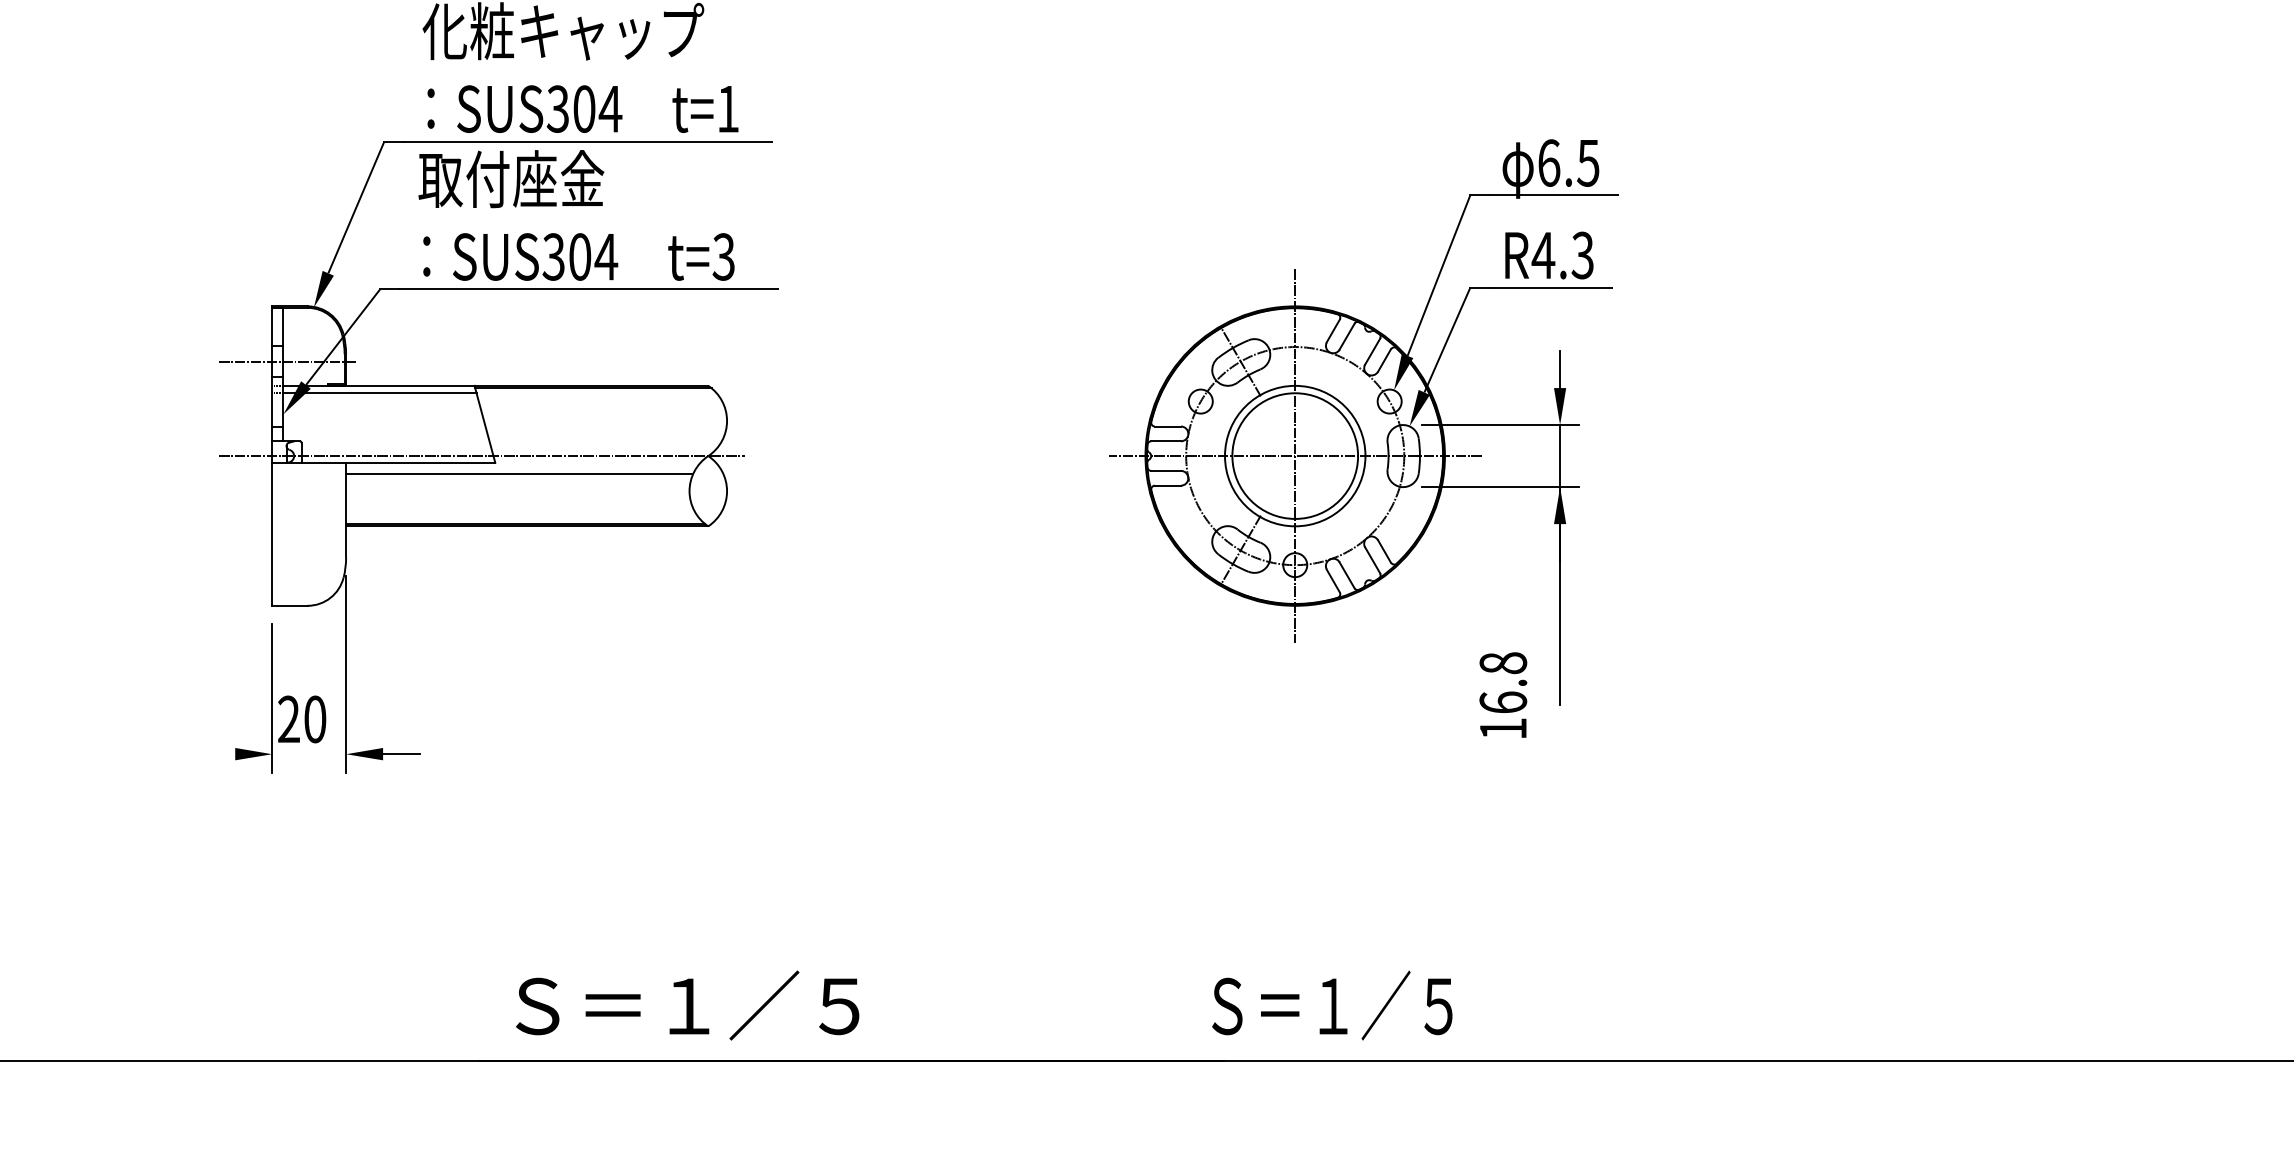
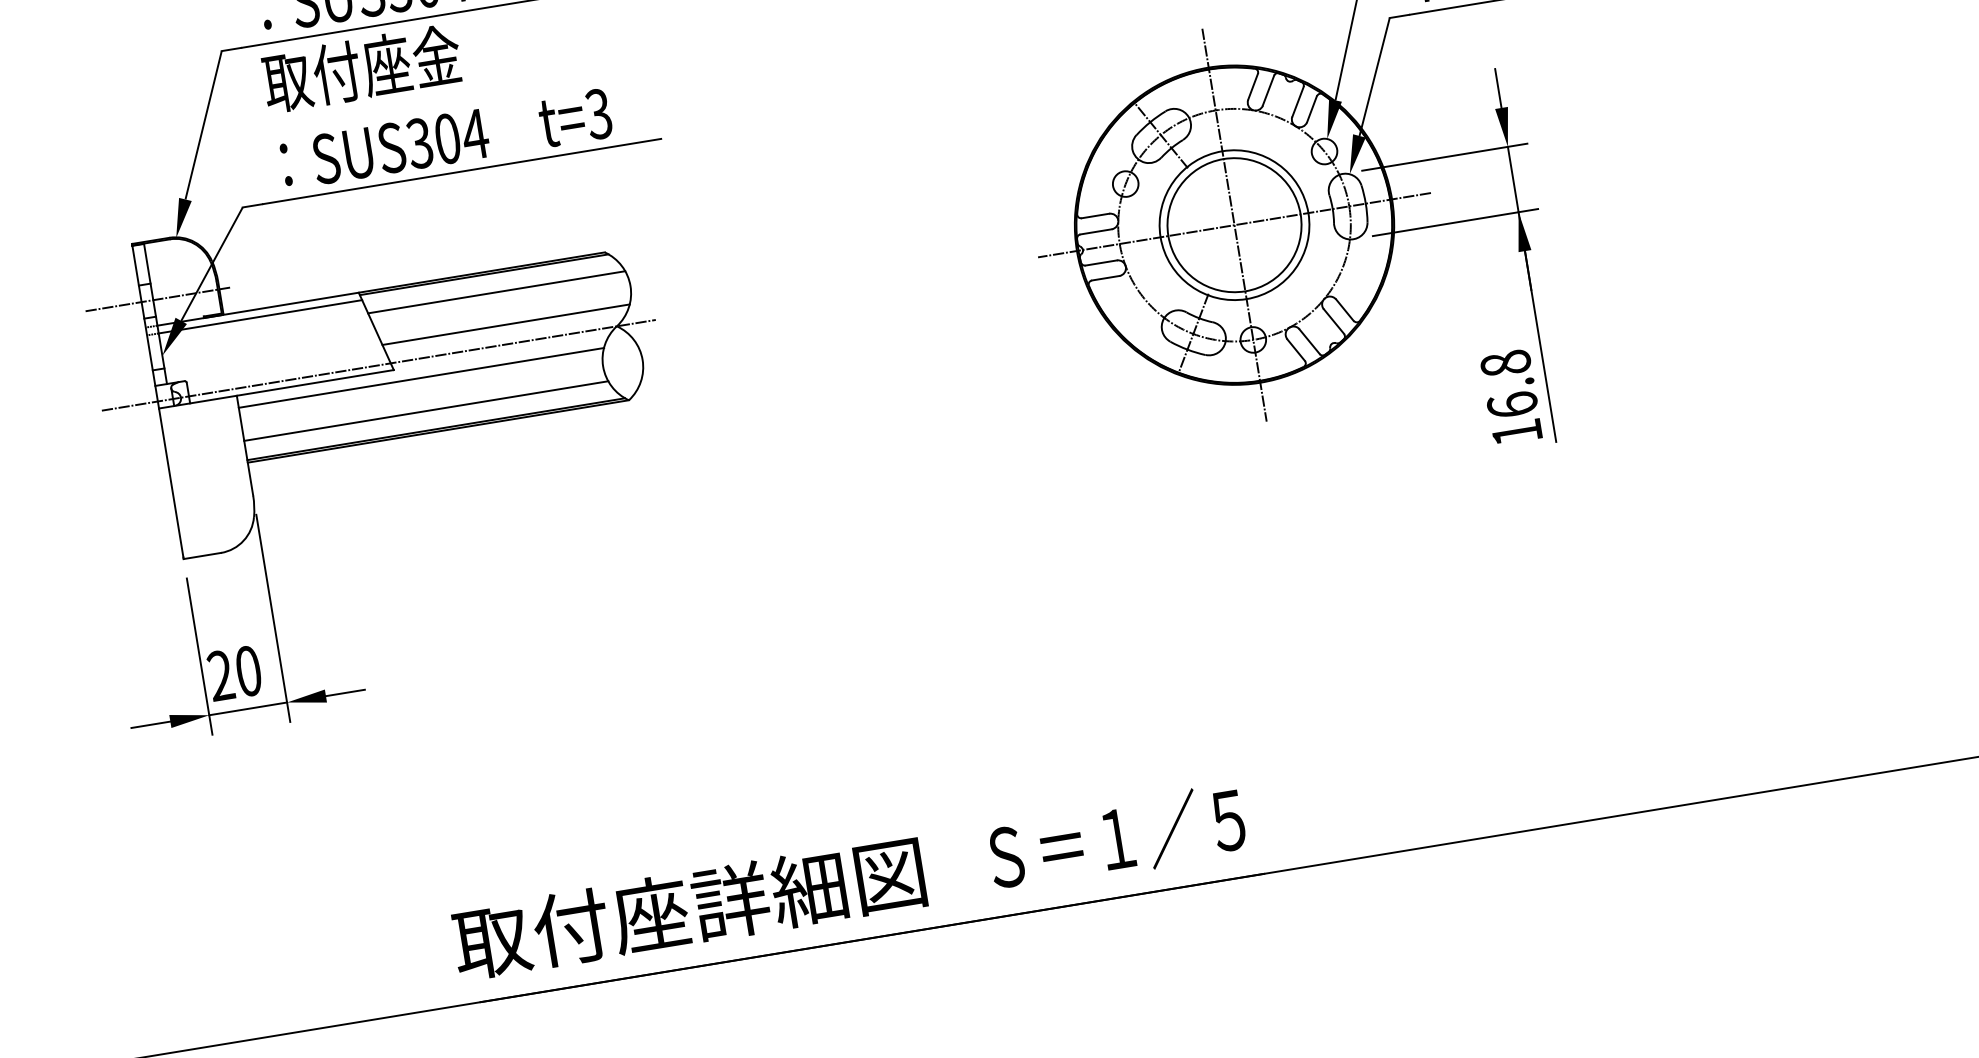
line: (602, 406) -> (496, 292), added
line: (605, 437) -> (505, 324), added
line: (519, 505) -> (426, 410), added
text: (1503, 694) -> (1511, 396), moved
line: (216, 754) -> (150, 725), added
line: (309, 754) -> (248, 709), added
text: (686, 1005) -> (688, 908), Ｓ＝１／５ -> 取付座詳細図
text: (1332, 1005) -> (1116, 838), moved

